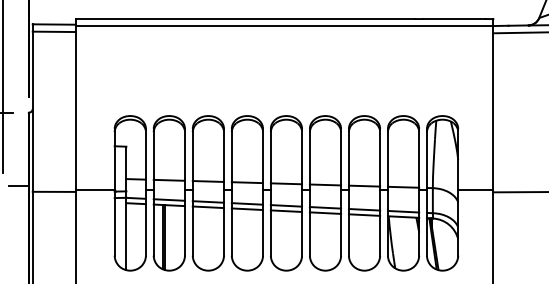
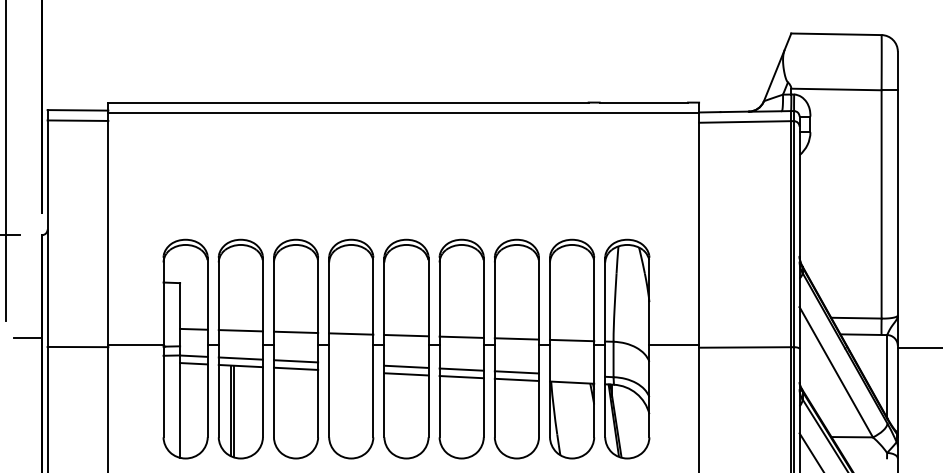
line: (247, 203) -> (351, 363), removed
line: (247, 209) -> (351, 371), removed
line: (403, 211) -> (572, 375), removed

